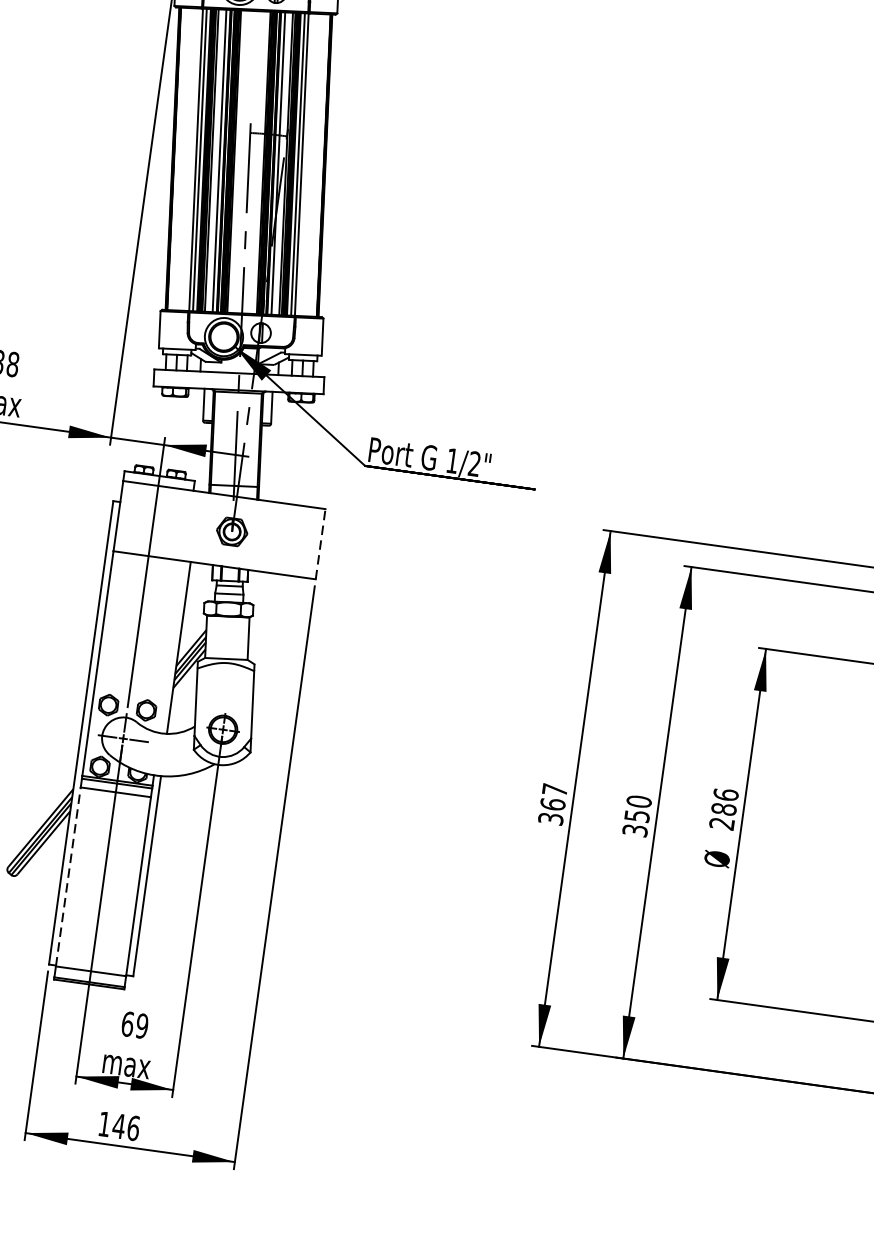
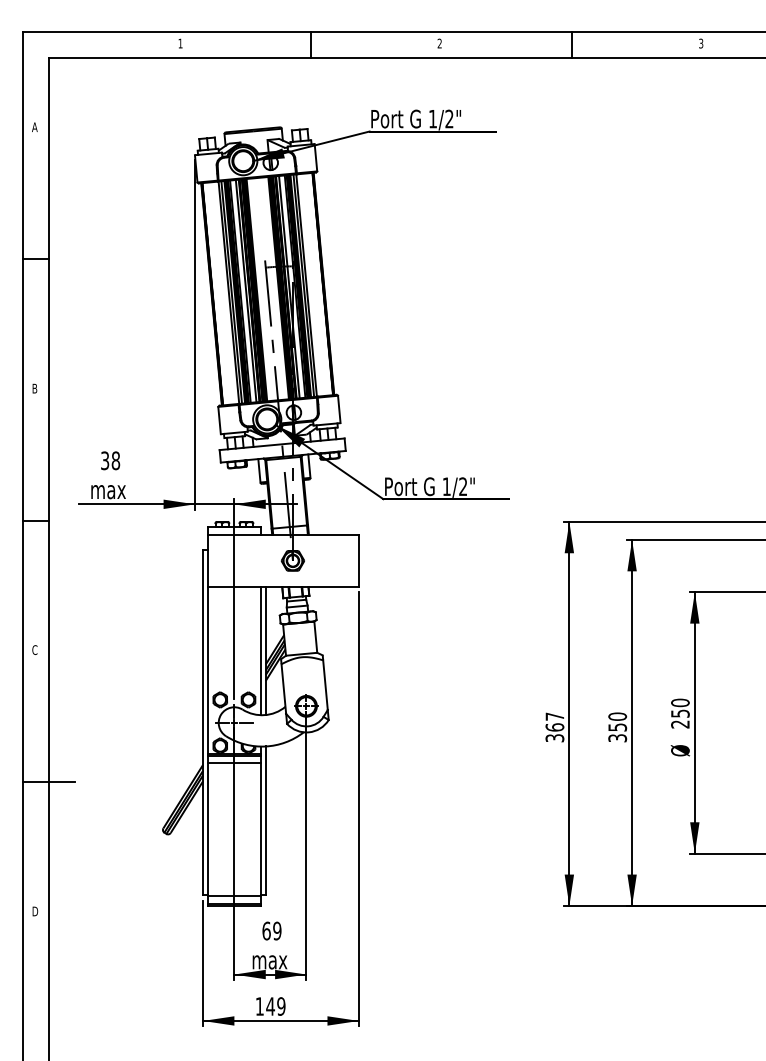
line: (320, 543) -> (358, 560), dashed -> solid
line: (171, 647) -> (260, 651), added
text: (725, 801) -> (680, 707), 286 -> 250
line: (68, 876) -> (208, 829), dashed -> solid
text: (133, 1128) -> (281, 1006), 146 -> 149

